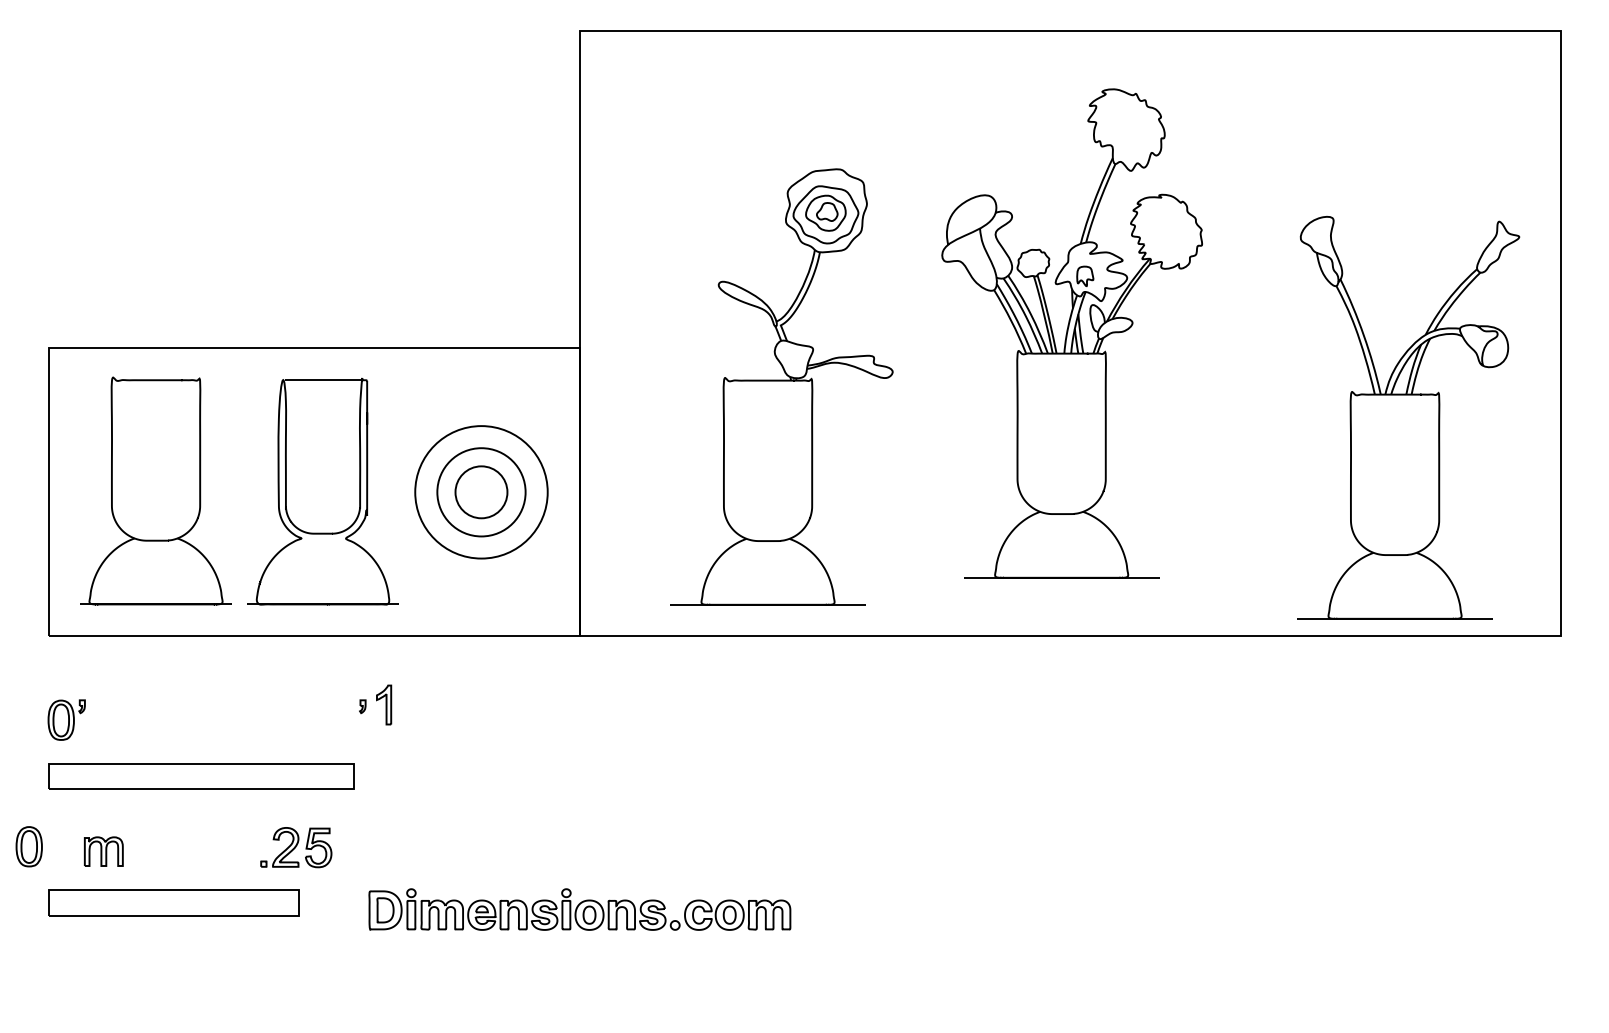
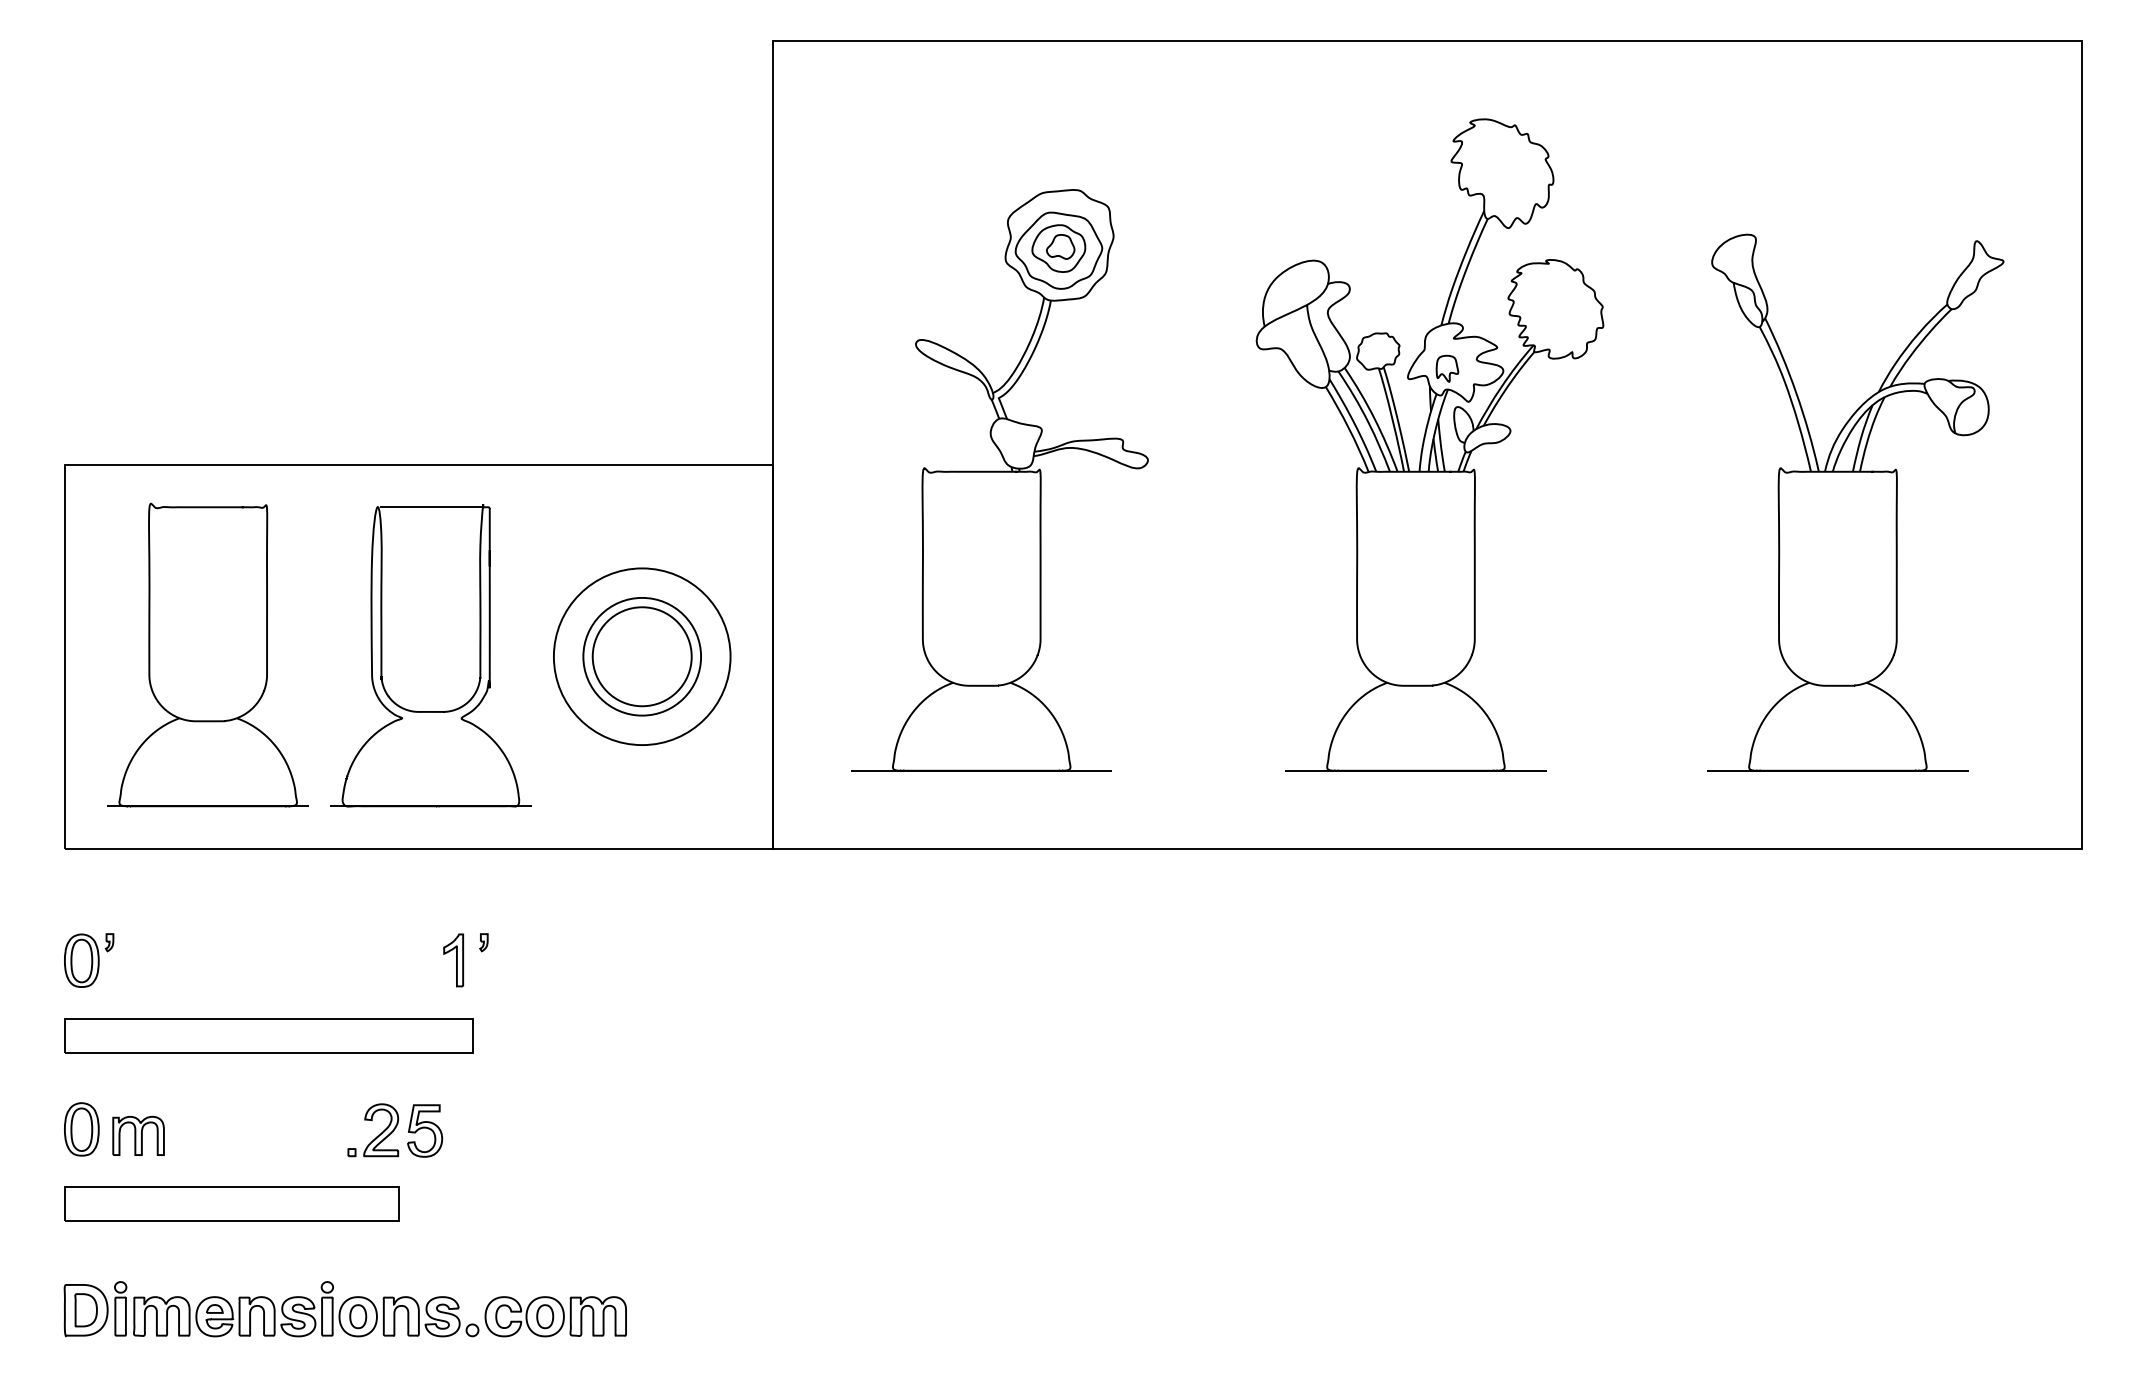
part: (781, 386) -> (999, 479), moved
part: (1408, 417) -> (1855, 502), moved
circle: (481, 492) -> (642, 656), size x1.43
part: (384, 704) -> (454, 959), moved
part: (28, 846) -> (80, 1129), moved
part: (579, 909) -> (344, 1309), moved

